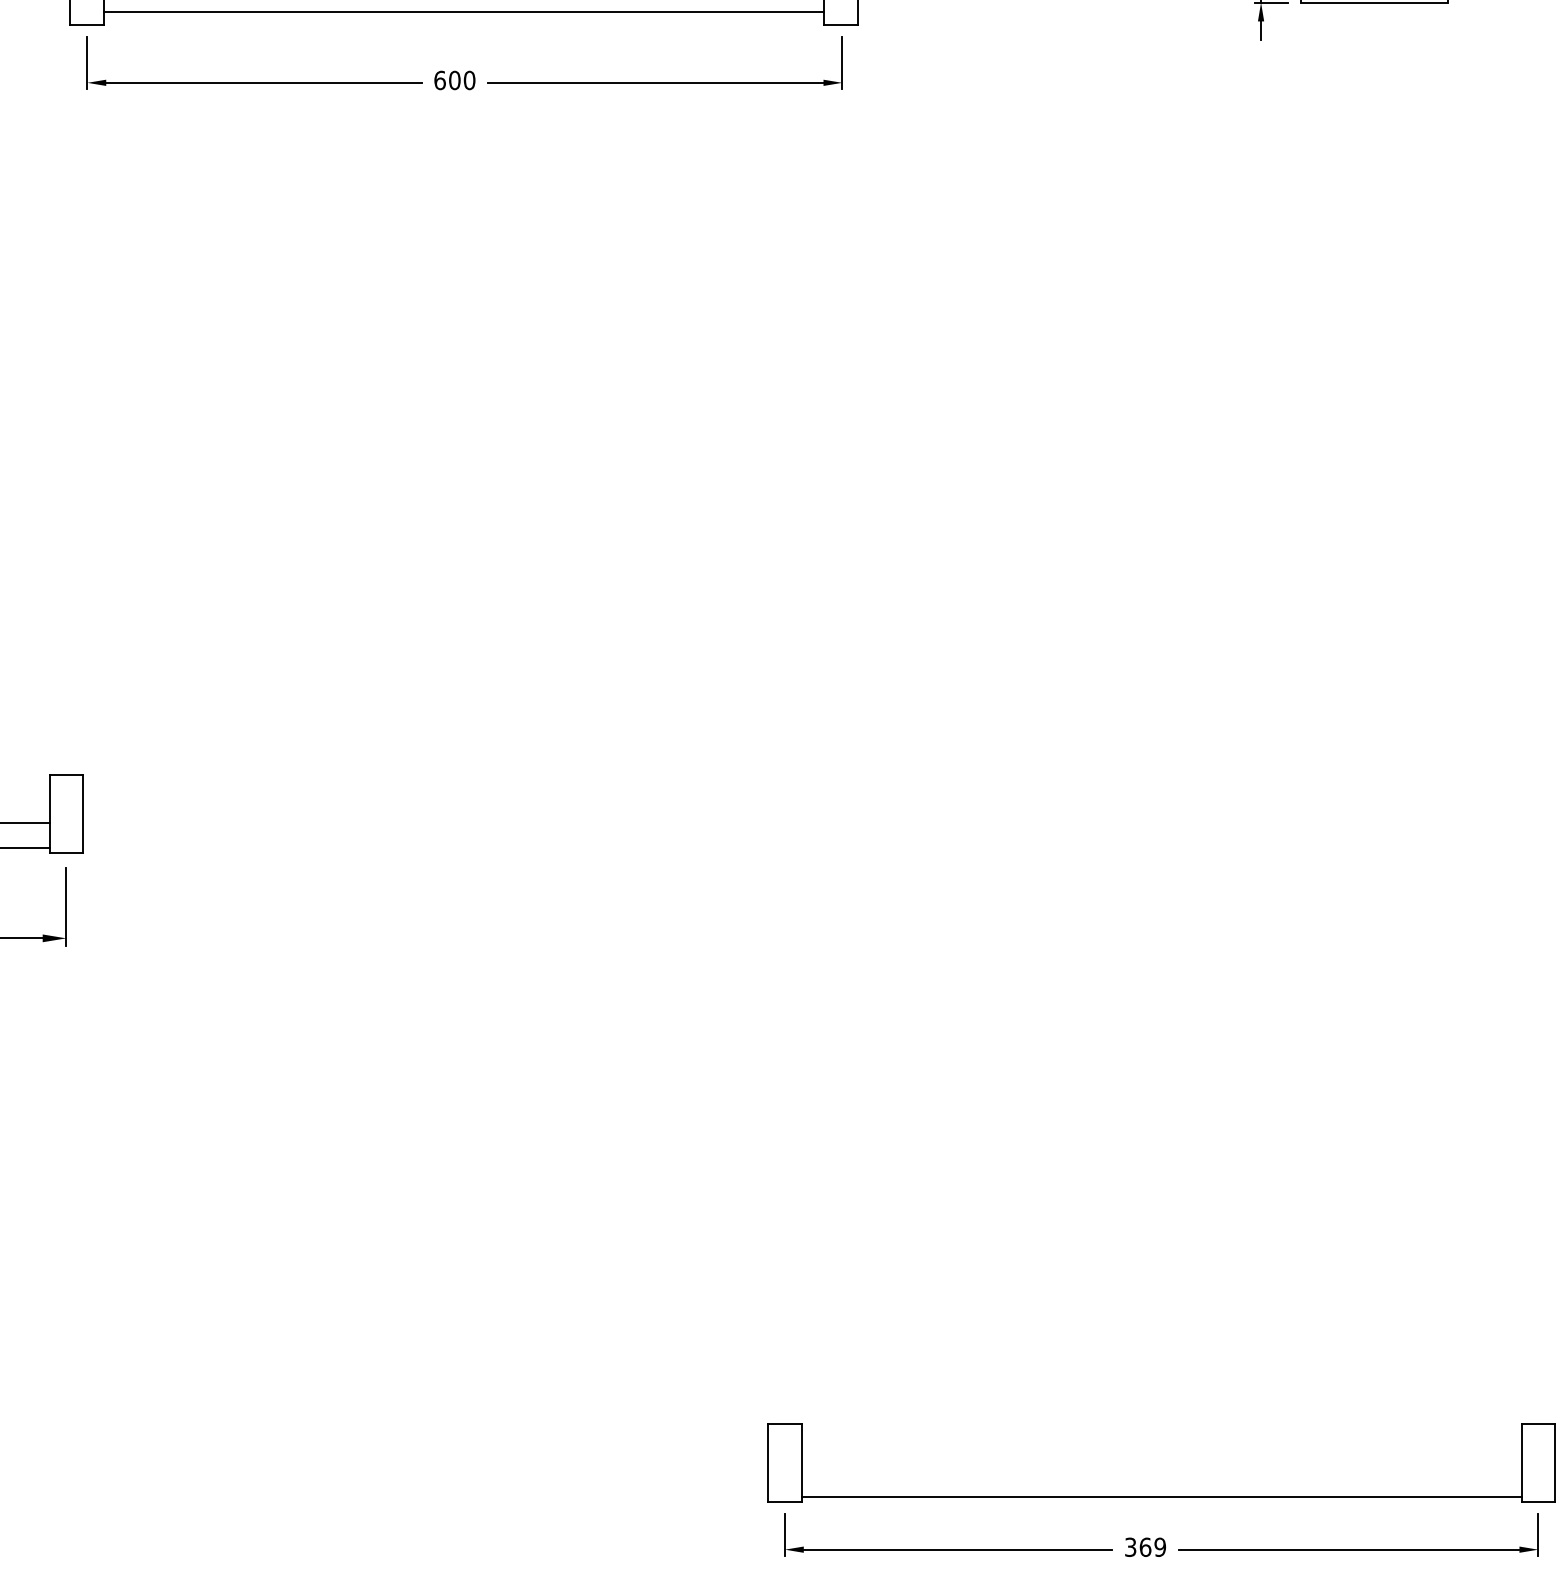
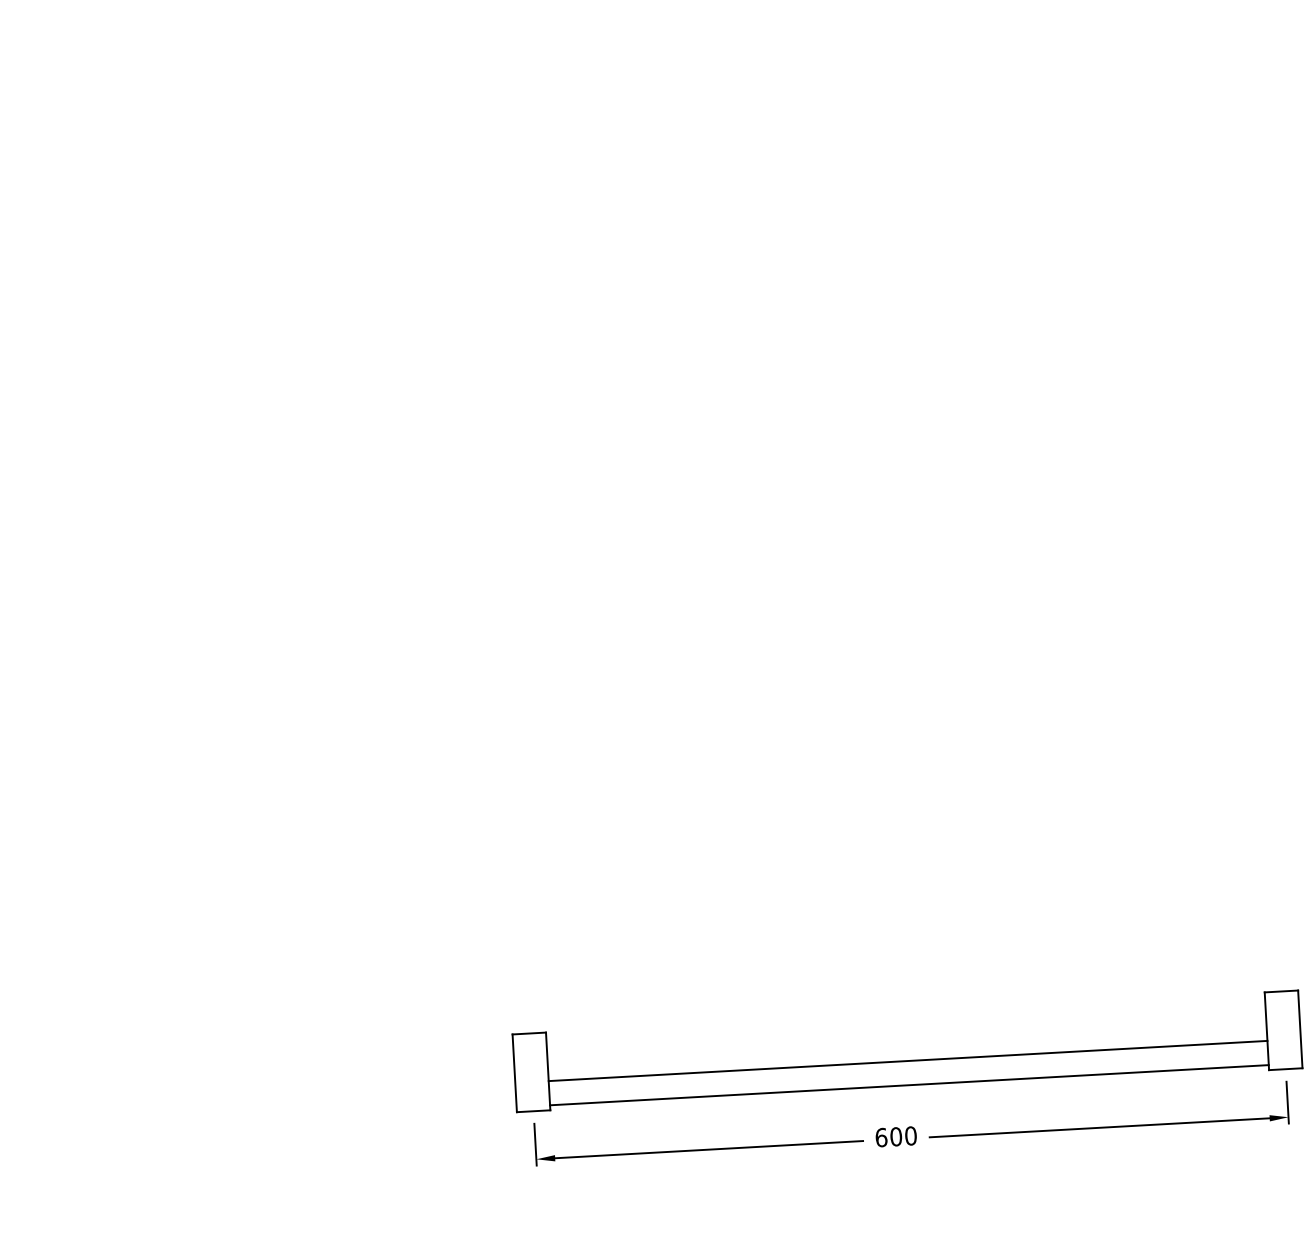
line: (1161, 1472) -> (907, 1061), added
text: (1145, 1546) -> (896, 1136), 369 -> 600

